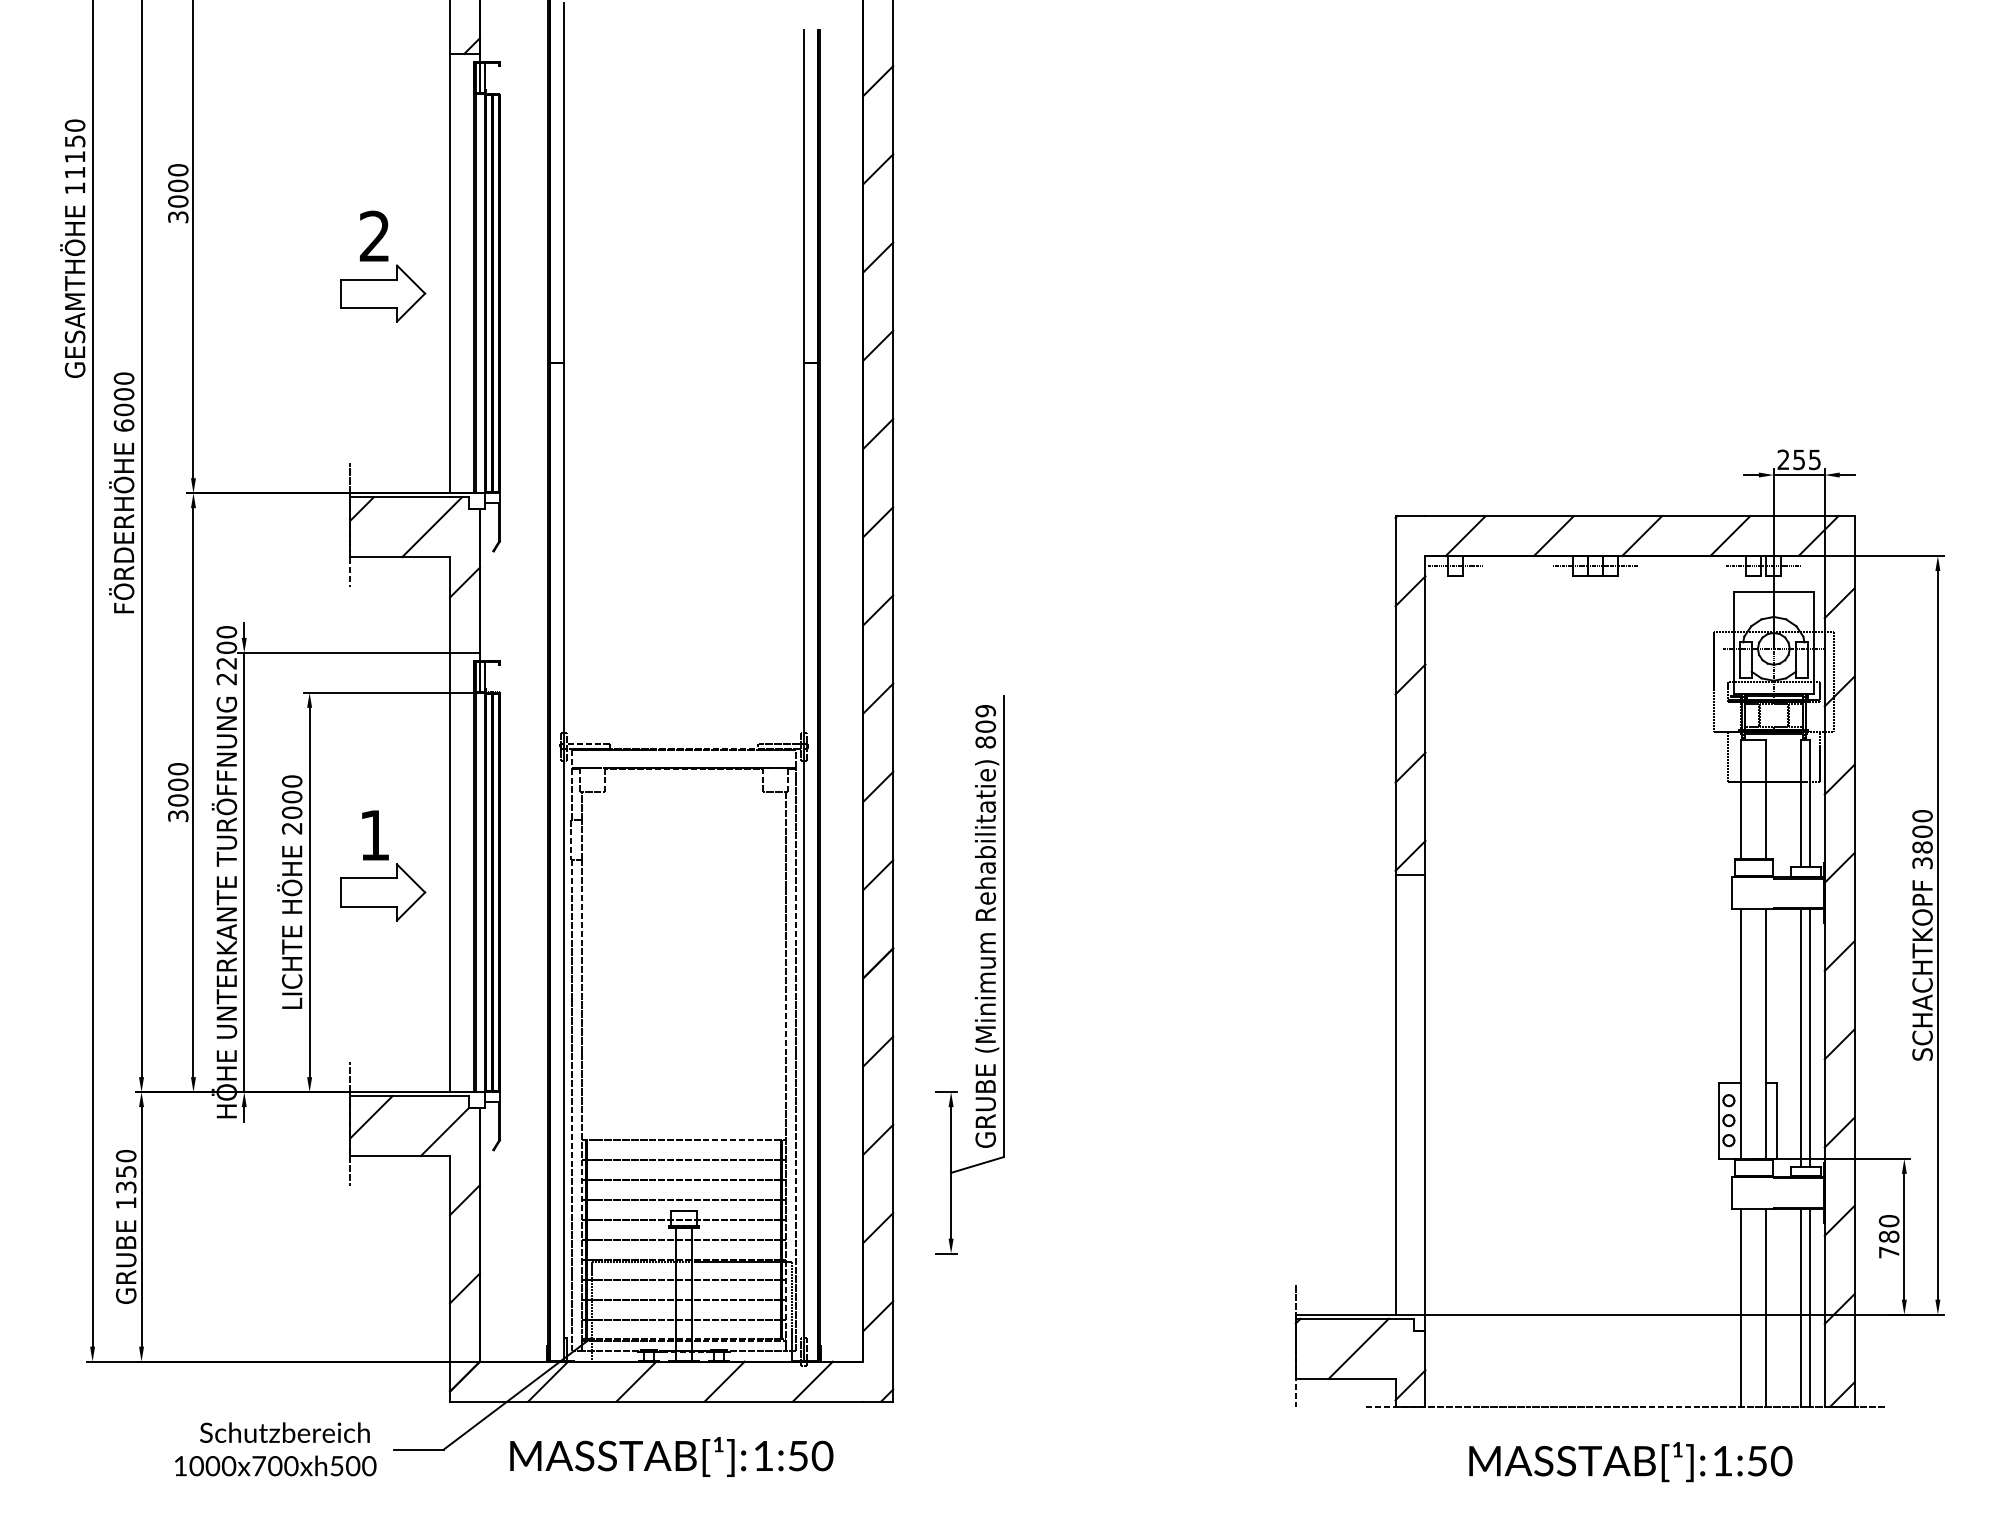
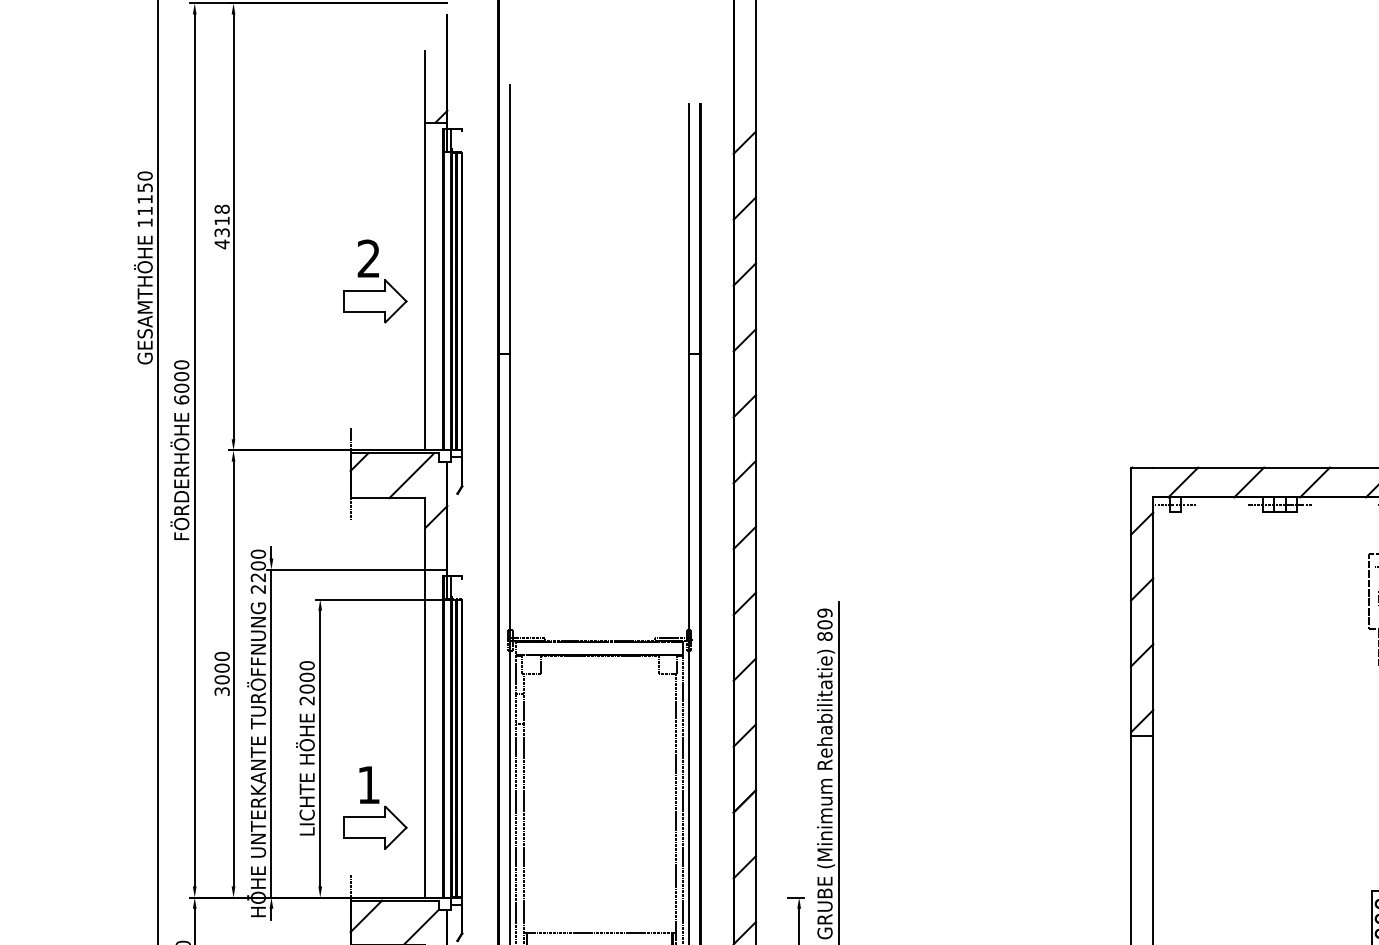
text: (178, 193) -> (222, 226), 3000 -> 4318
part: (383, 865) -> (375, 807), moved

